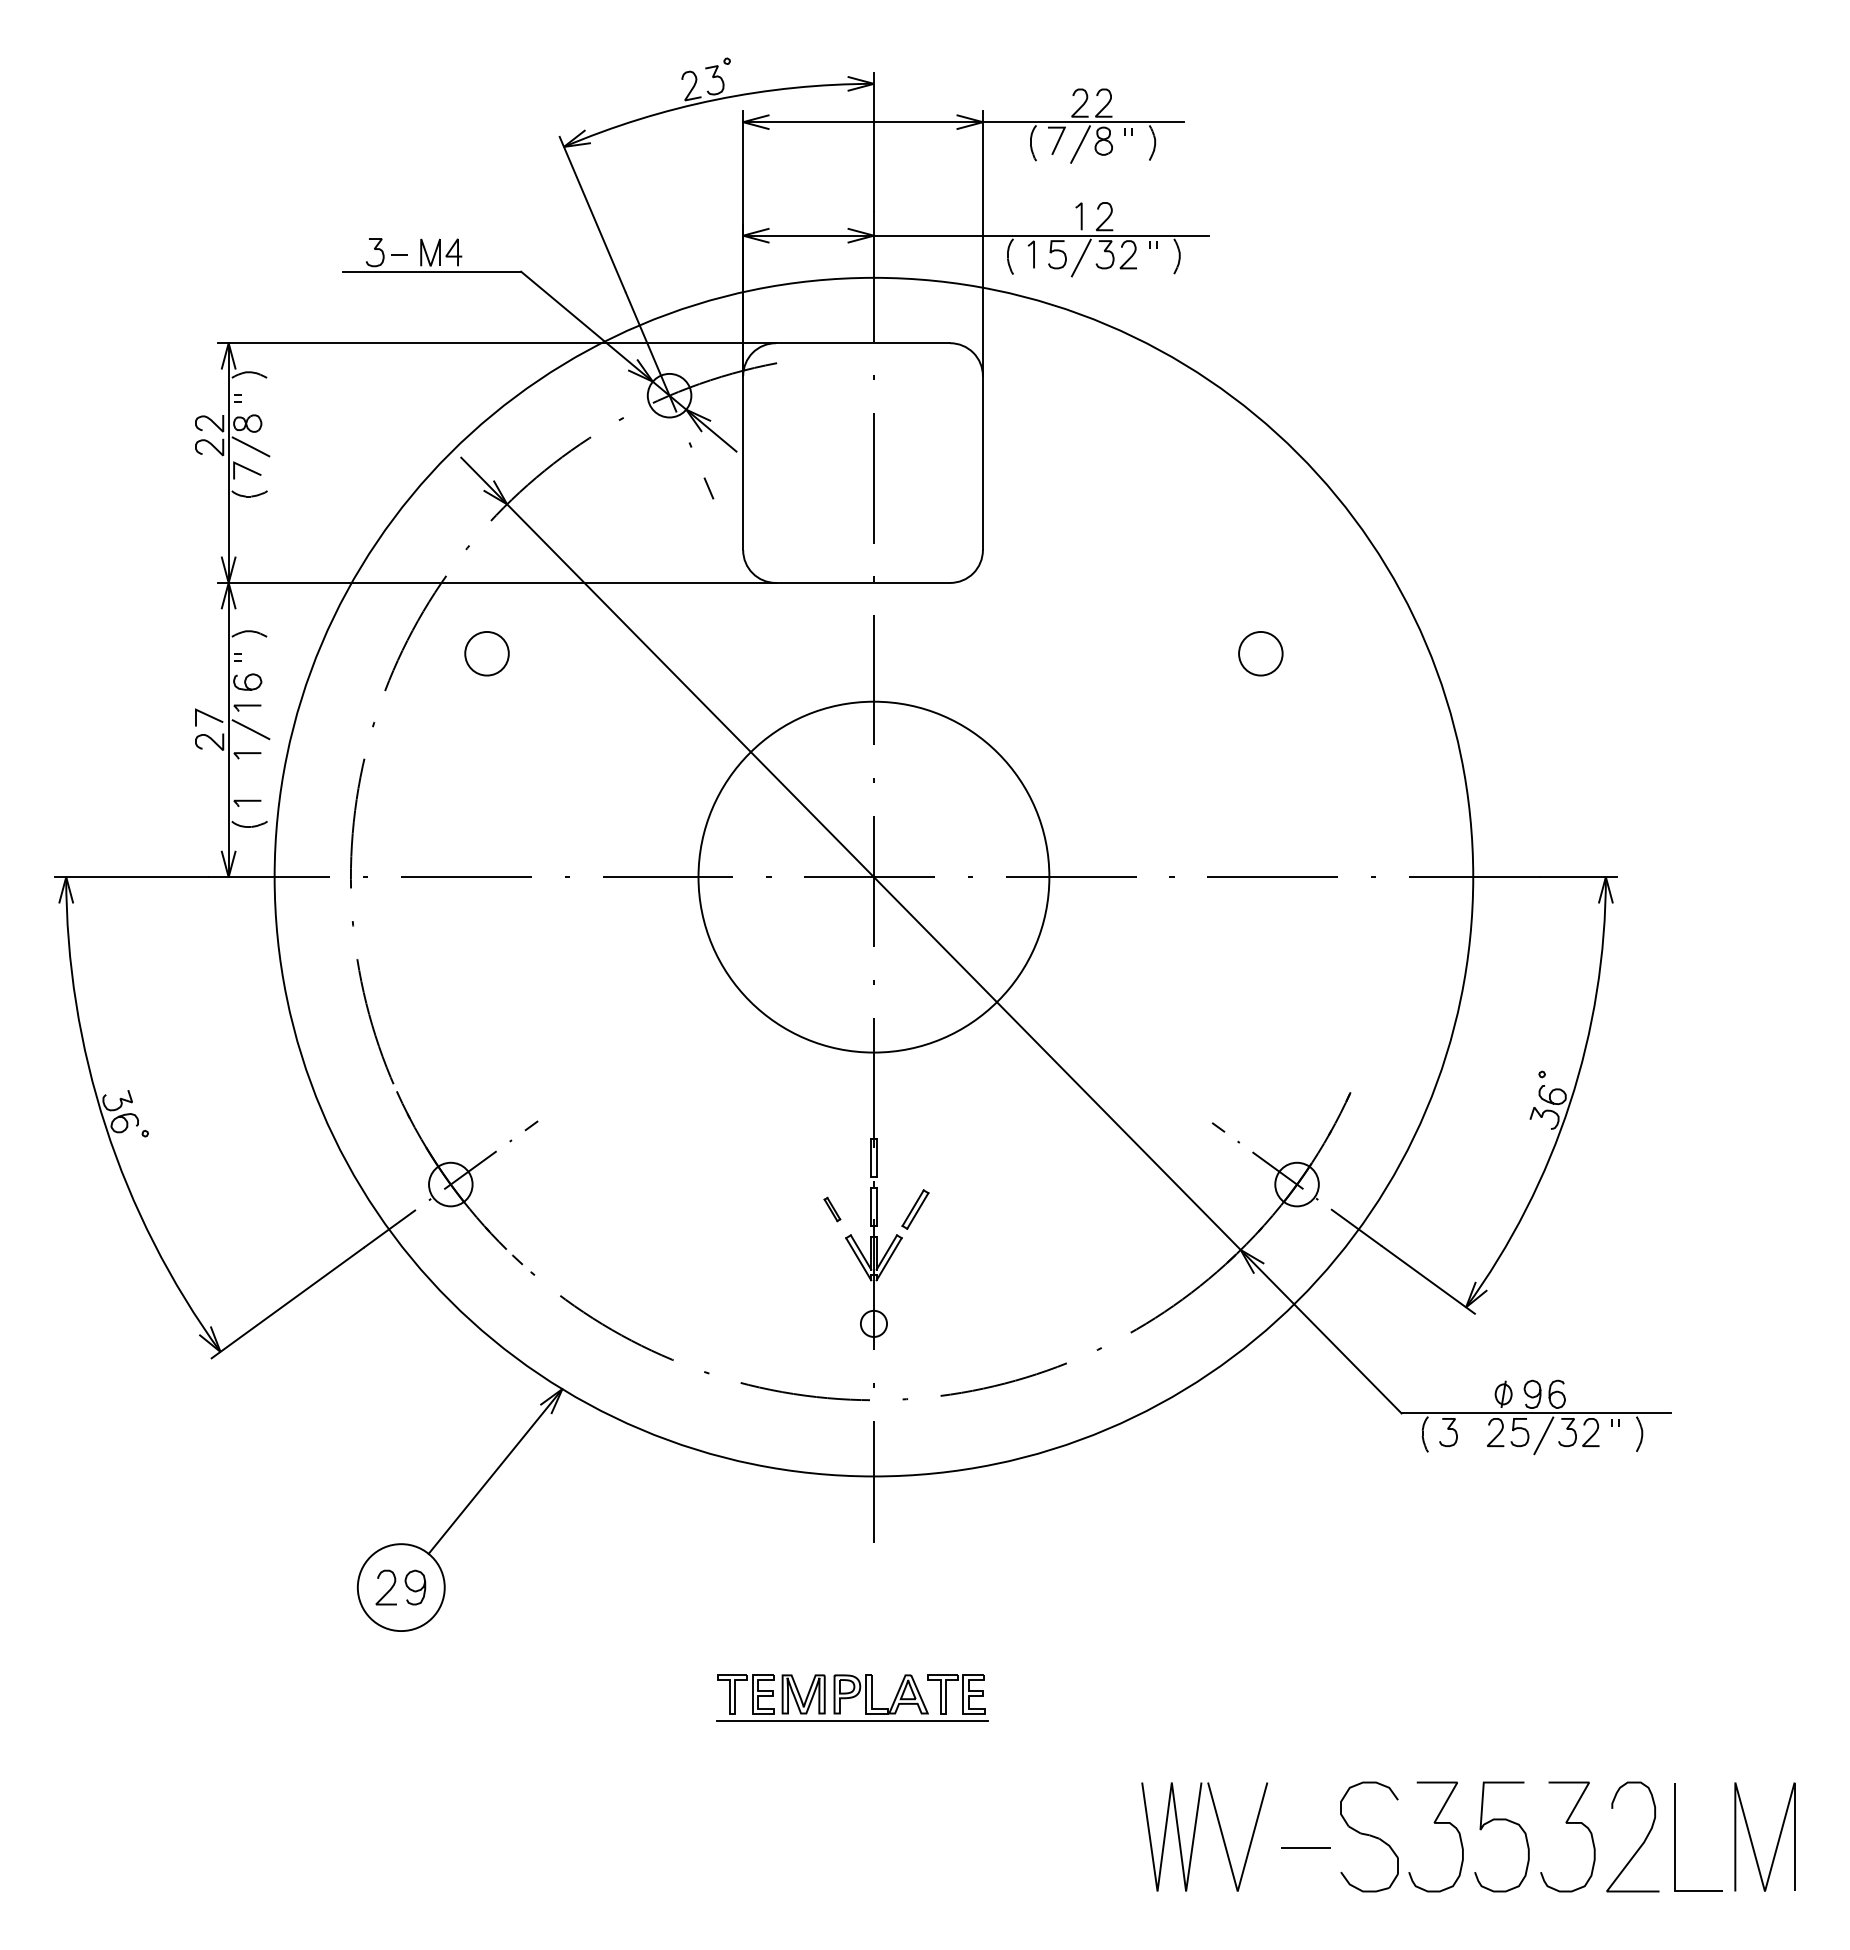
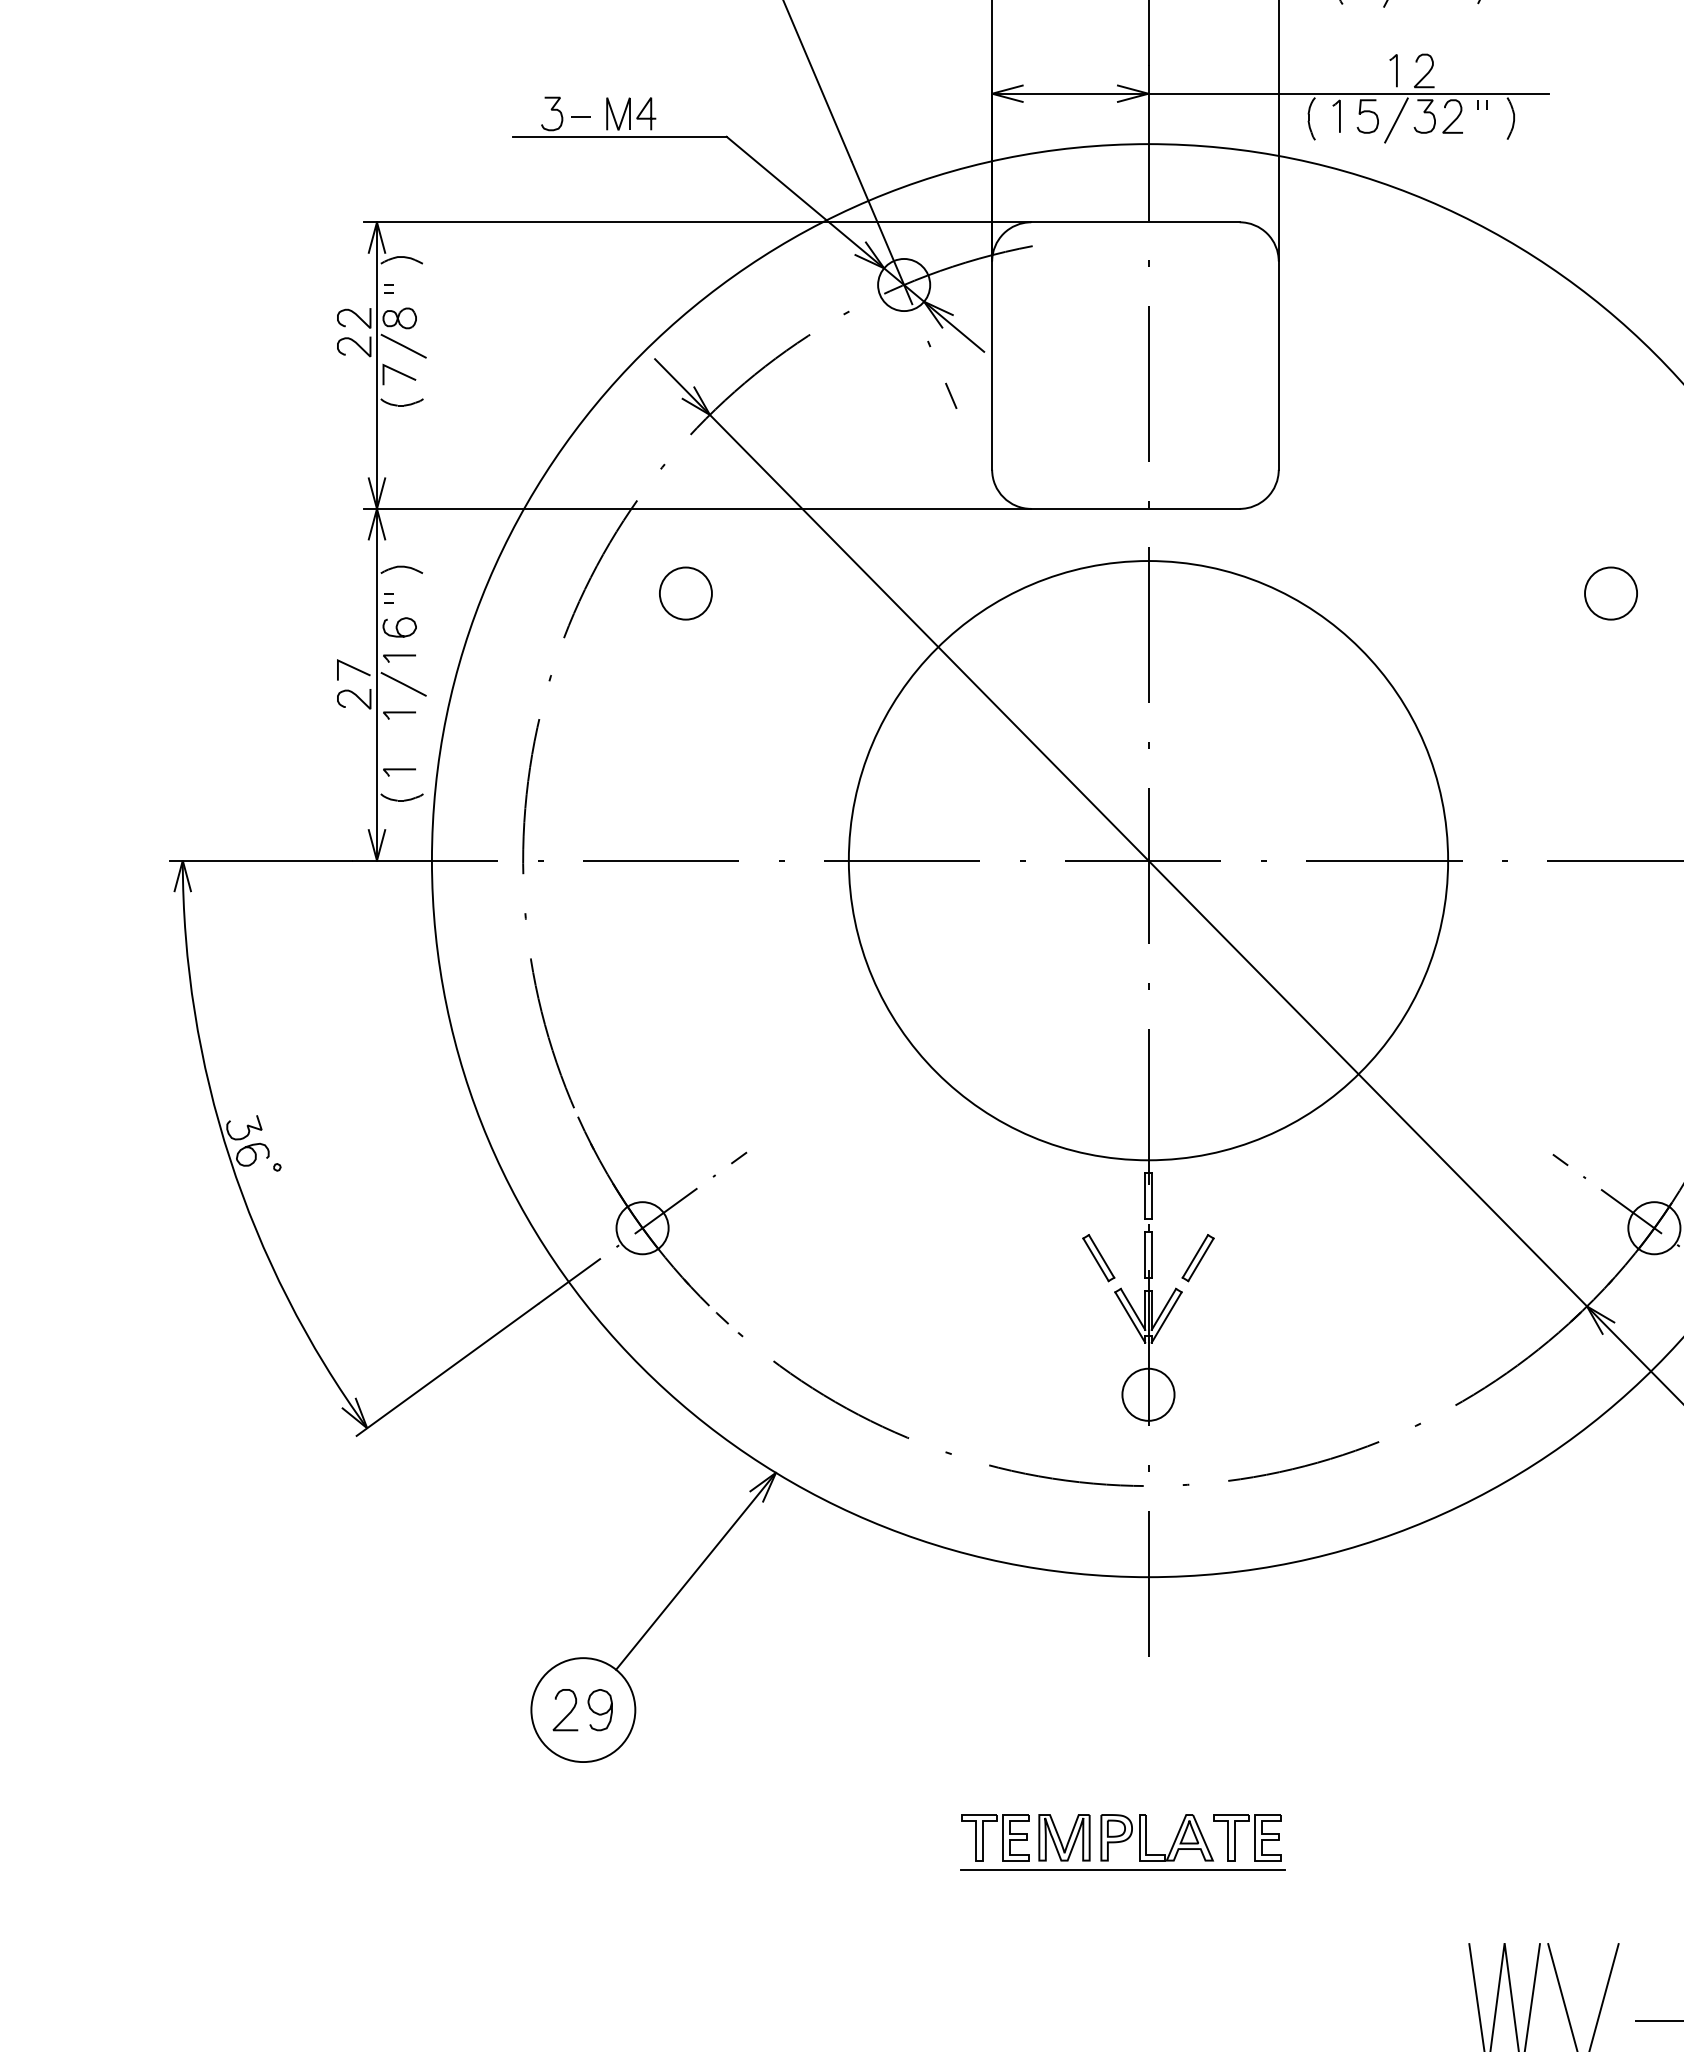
circle: (873, 876) -> (1147, 859), size x1.43
part: (832, 1209) -> (1098, 1258), size x1.67
circle: (873, 1323) -> (1147, 1394), size x1.67

